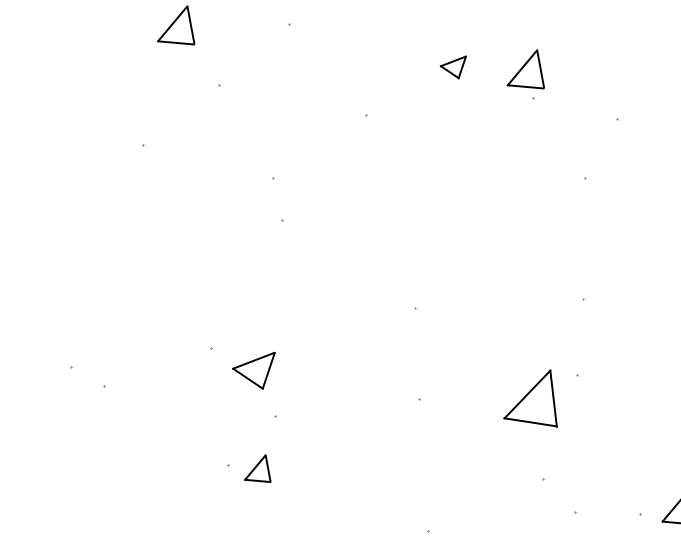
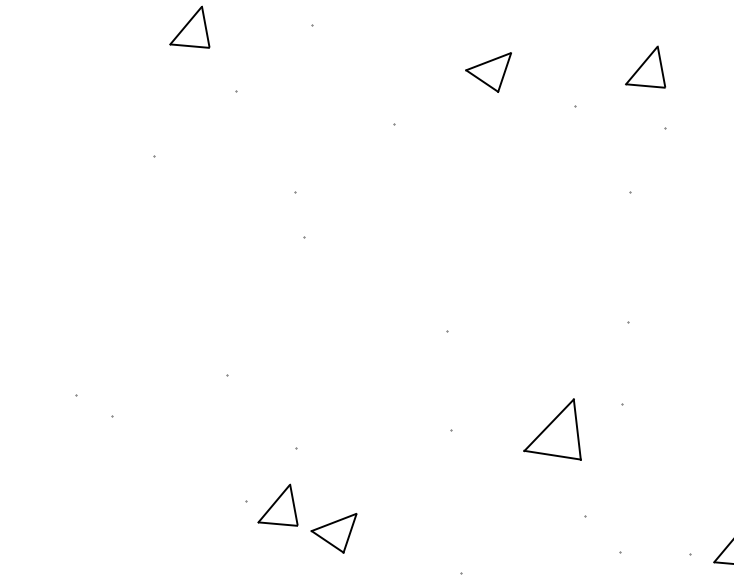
part: (453, 67) -> (488, 72), size x1.67
part: (525, 69) -> (645, 67), moved
part: (253, 370) -> (333, 532), moved
part: (530, 398) -> (552, 429), moved
part: (257, 468) -> (277, 504), size x1.43

